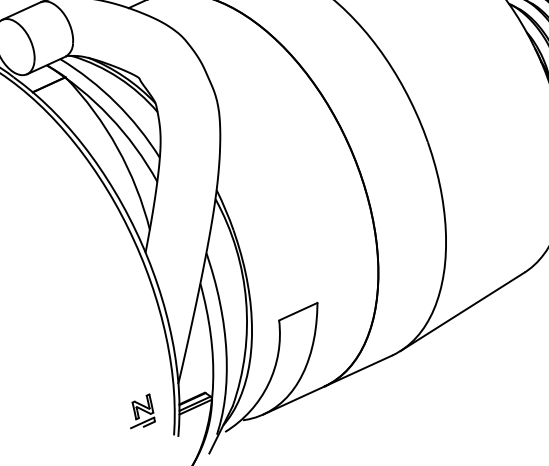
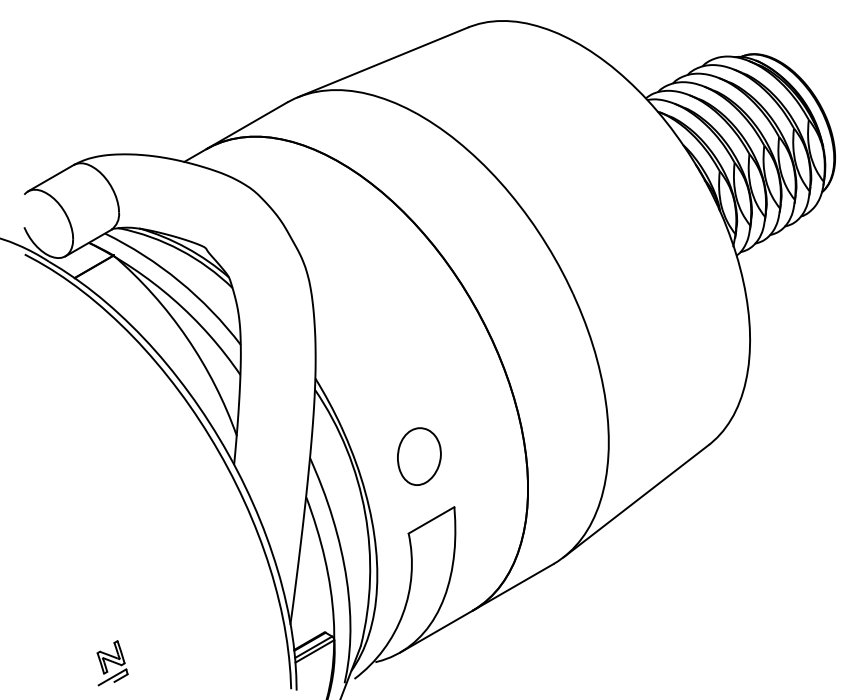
part: (293, 260) -> (419, 456), added
part: (143, 411) -> (112, 663), moved

